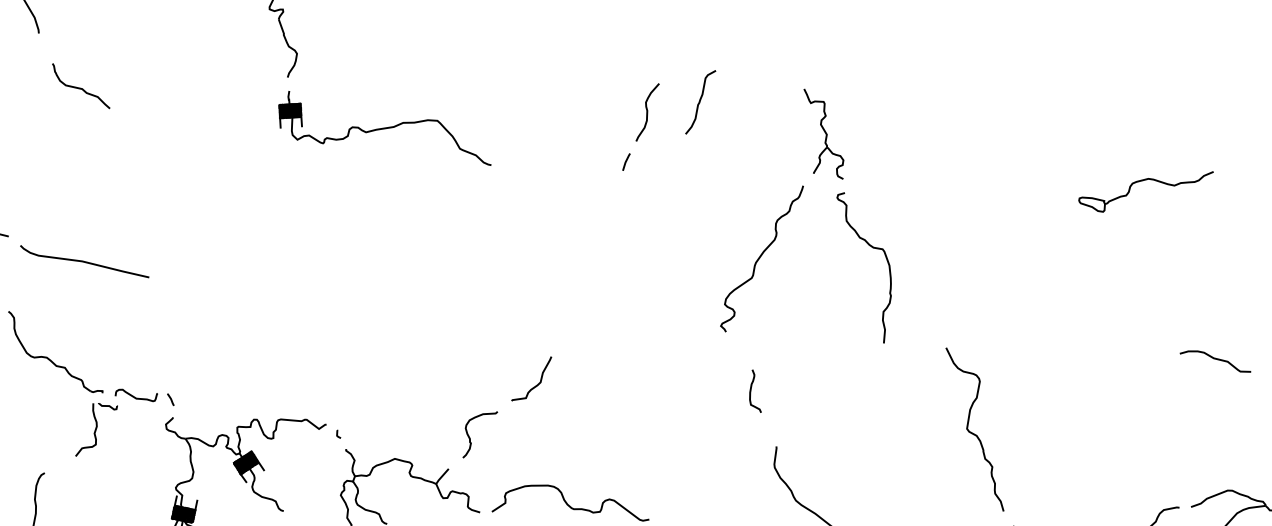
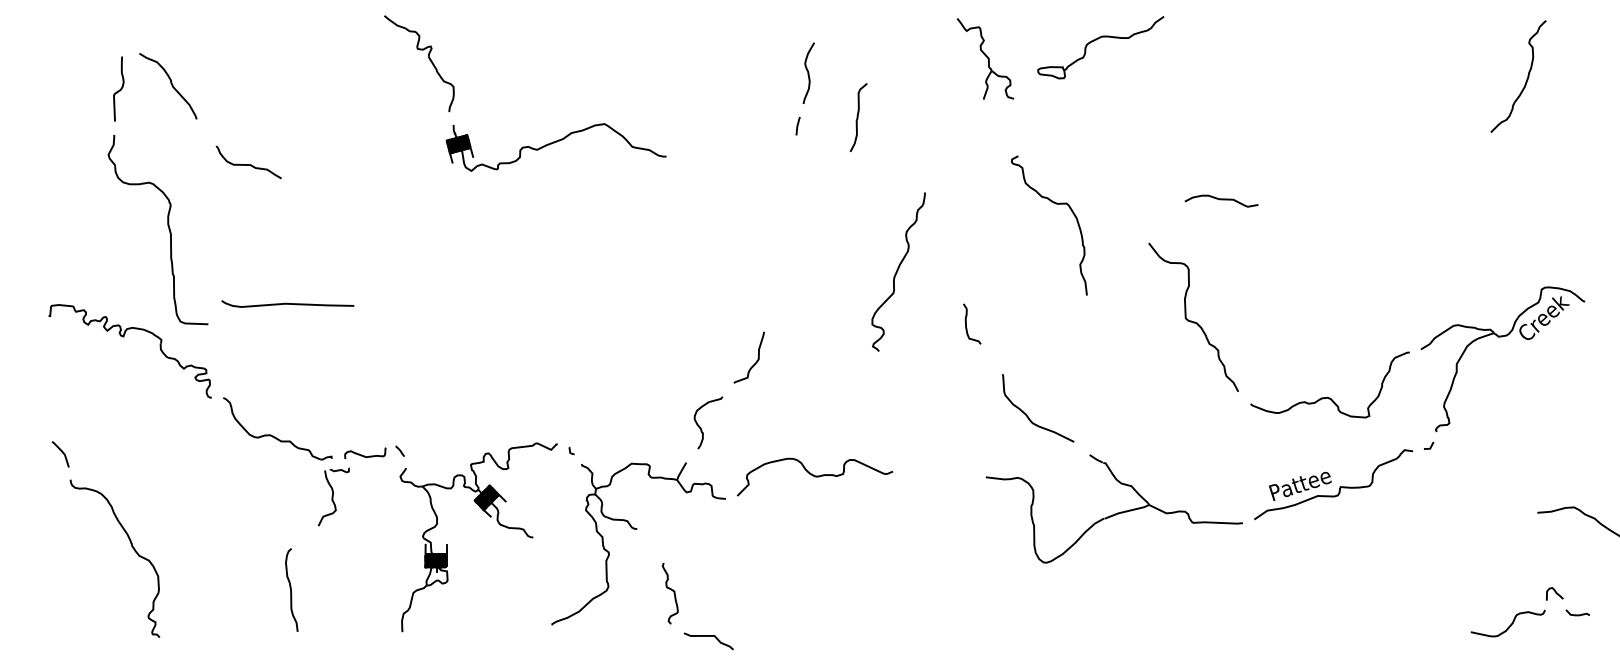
curve: (700, 102) -> (858, 117), moved
part: (1142, 181) -> (1096, 40), moved
curve: (871, 247) -> (1055, 204), moved
curve: (761, 256) -> (898, 270), moved
curve: (84, 261) -> (287, 303), moved
curve: (1215, 360) -> (1221, 200), moved

